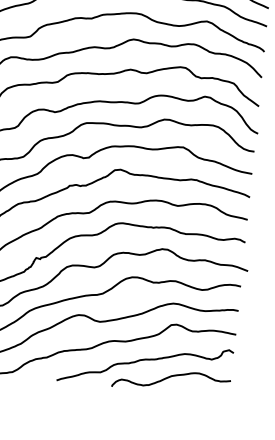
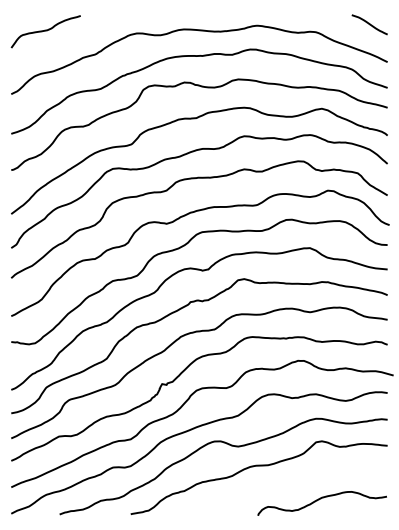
curve: (146, 360) -> (292, 483), removed

